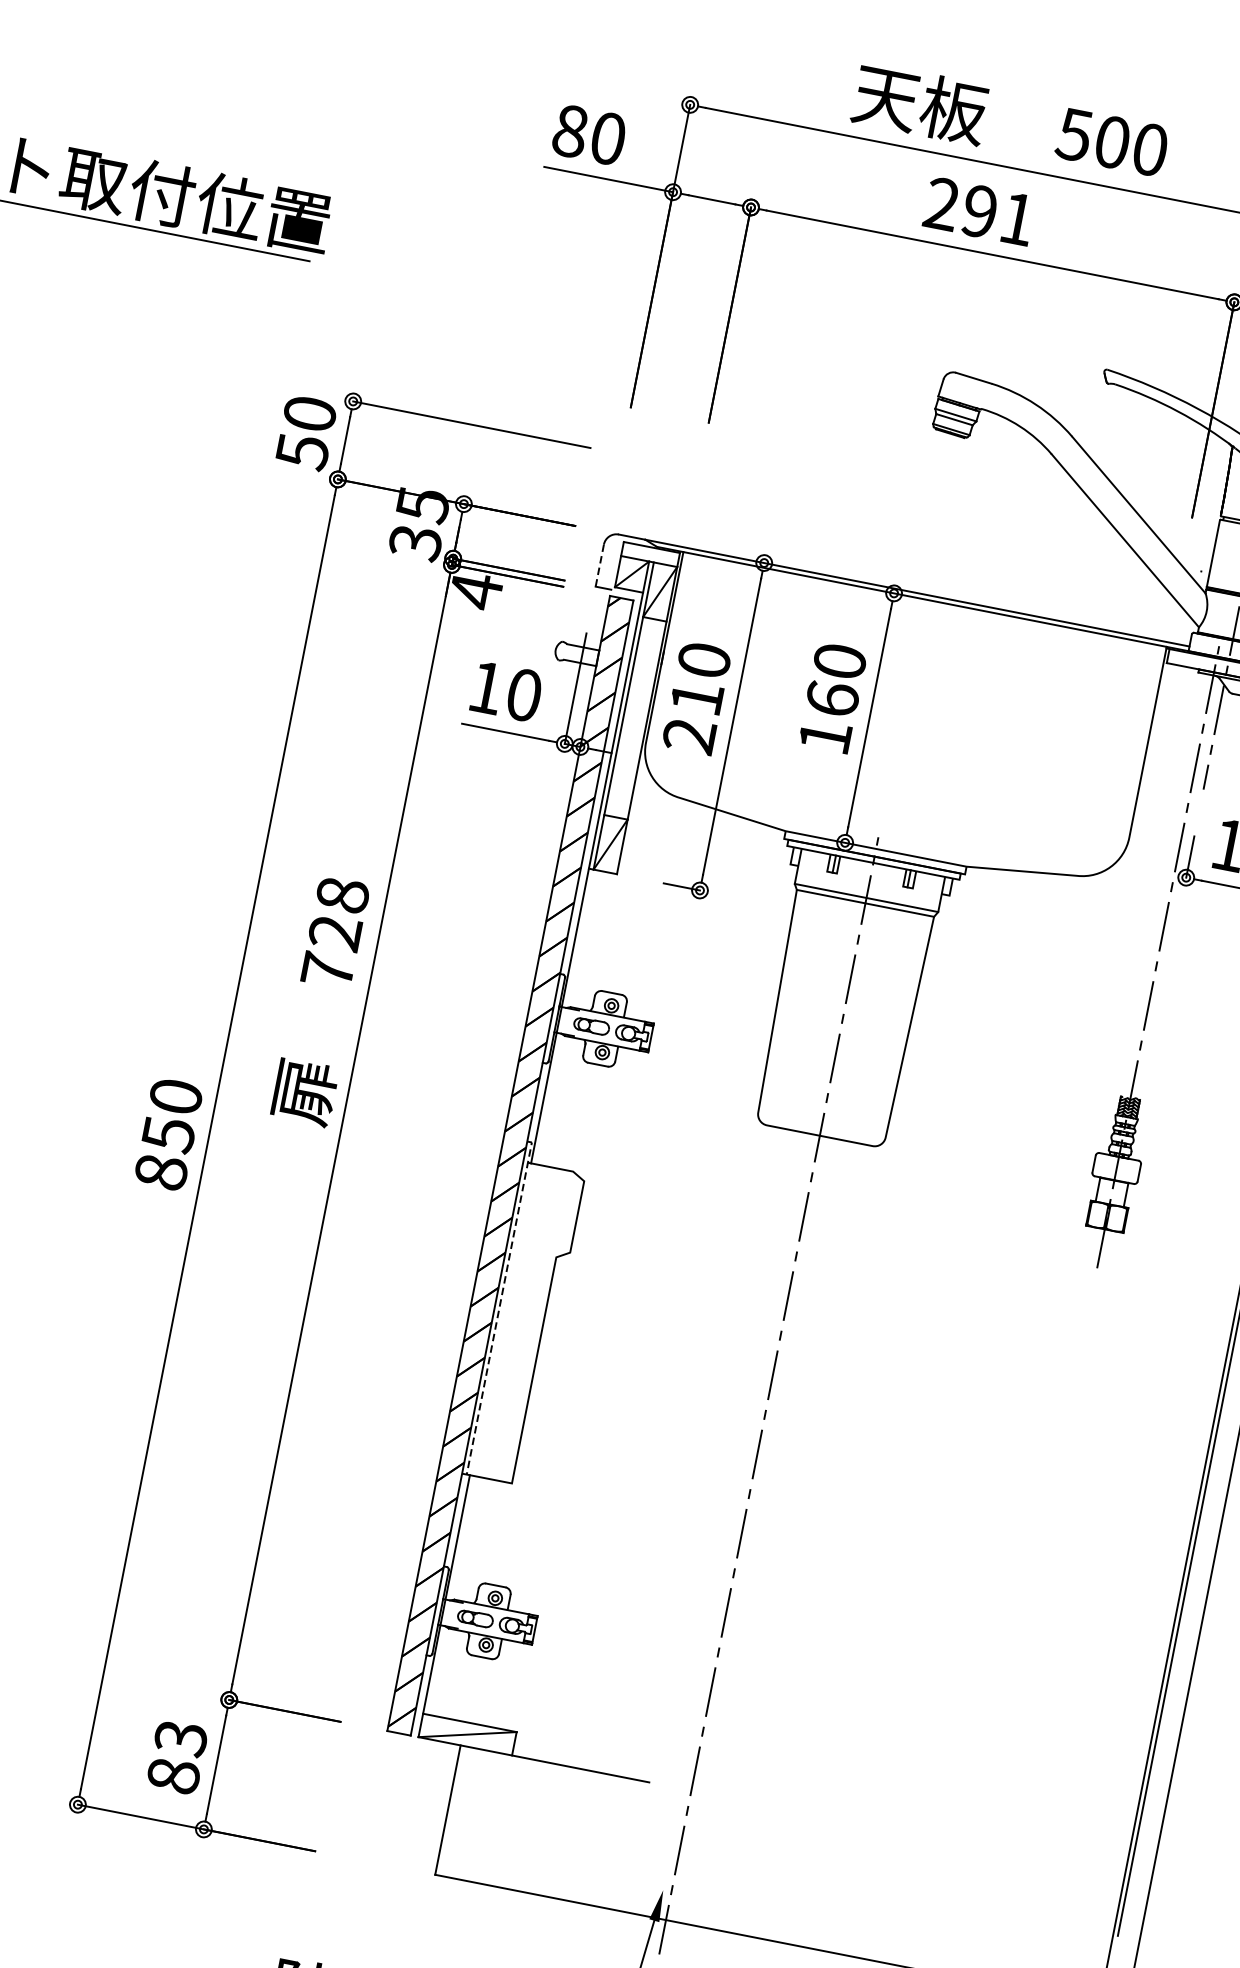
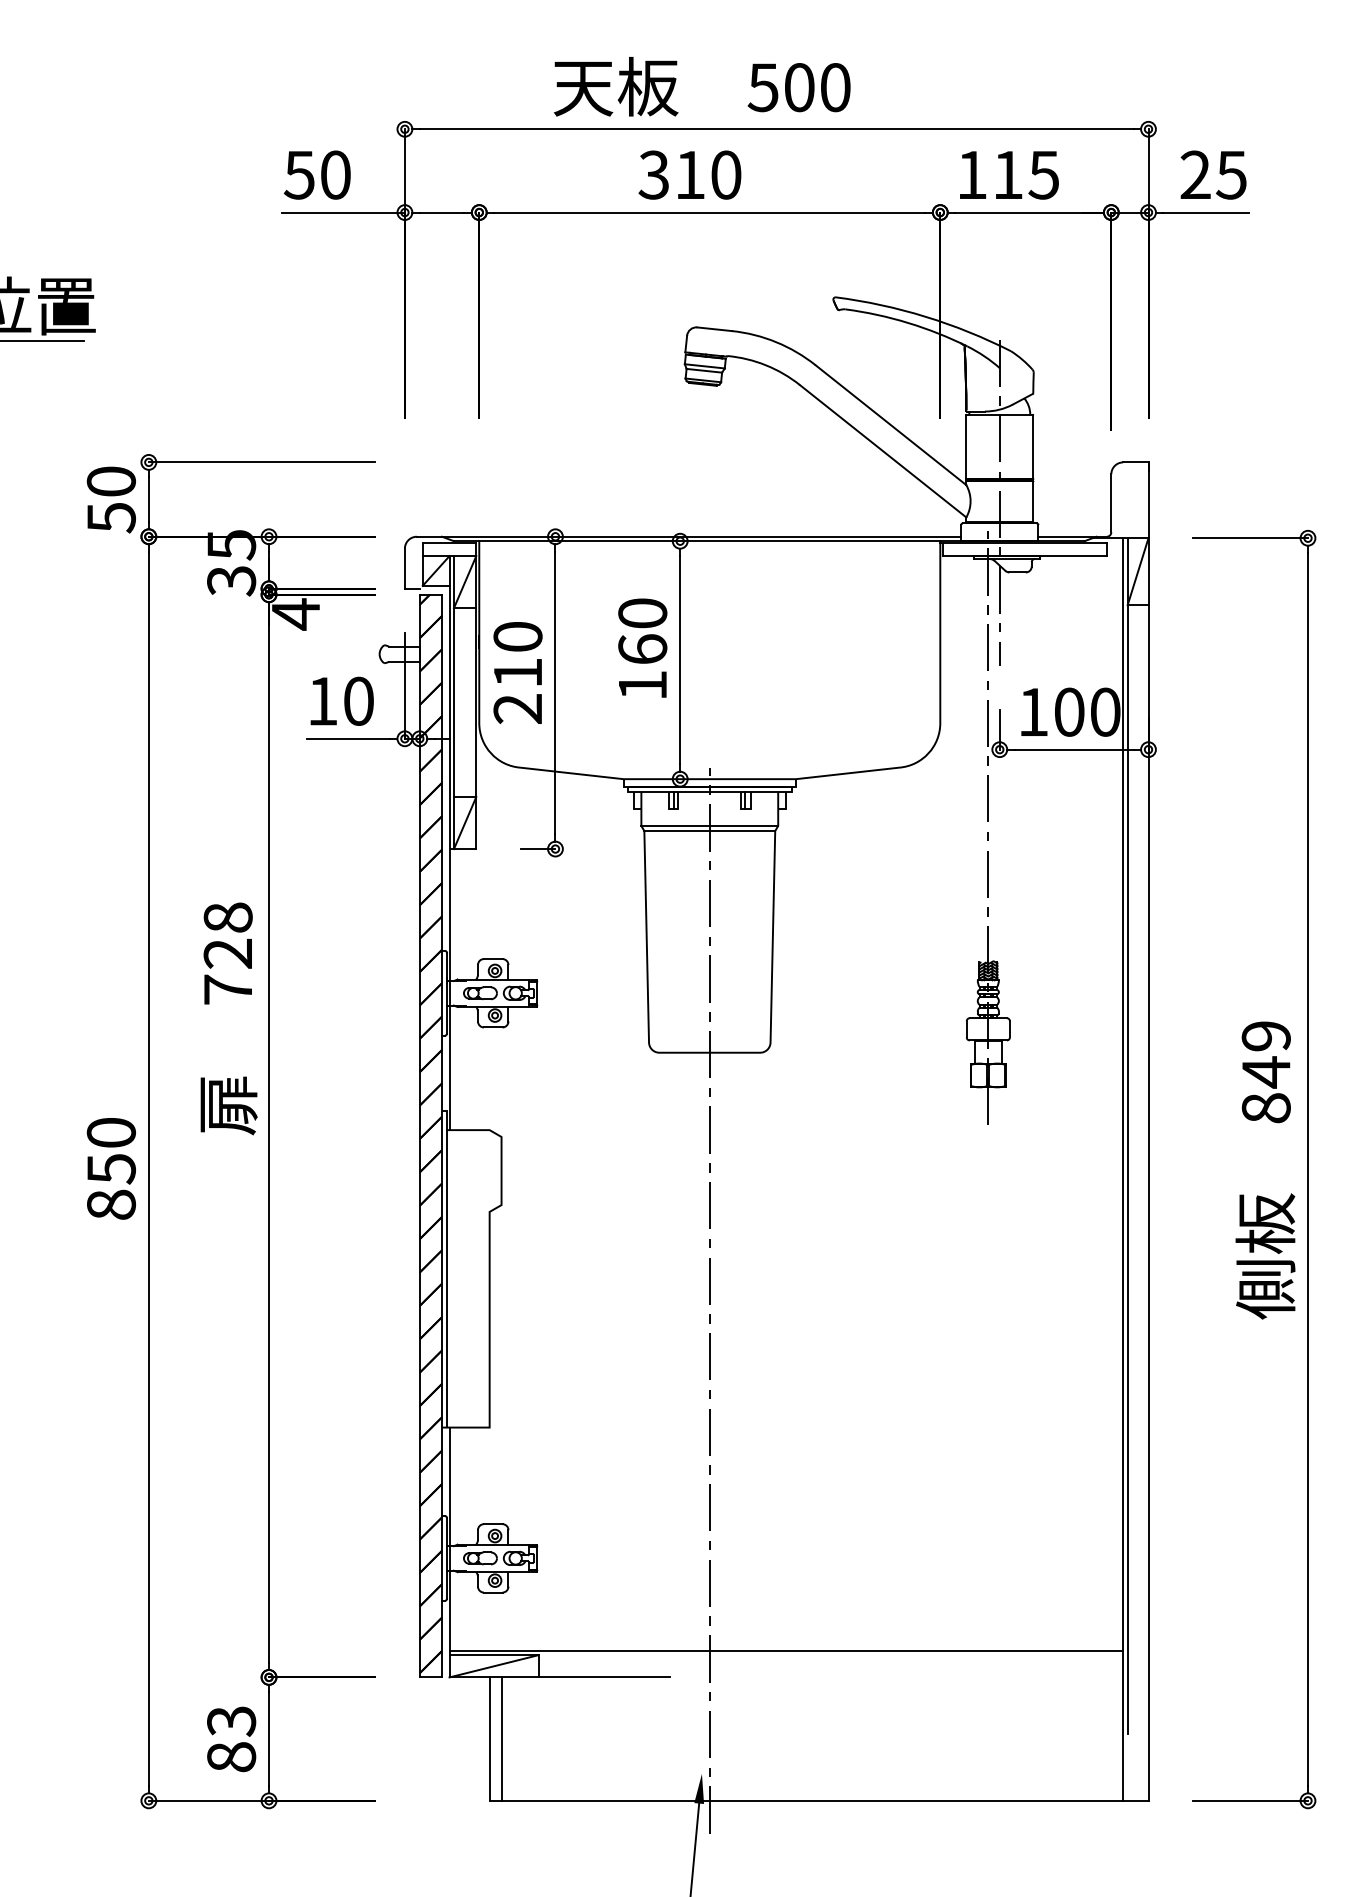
text: (569, 130) -> (298, 174), 80 -> 50
text: (979, 210) -> (689, 174), 291 -> 310
line: (599, 566) -> (404, 569), dashed -> solid
line: (499, 1305) -> (446, 1266), dashed -> solid
line: (777, 1778) -> (786, 1650), added
line: (460, 1811) -> (501, 1738), added

